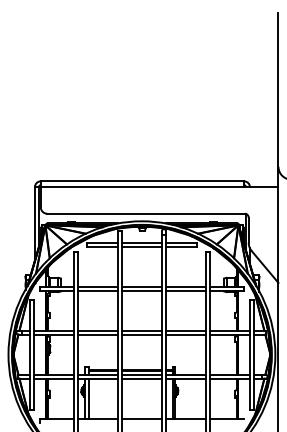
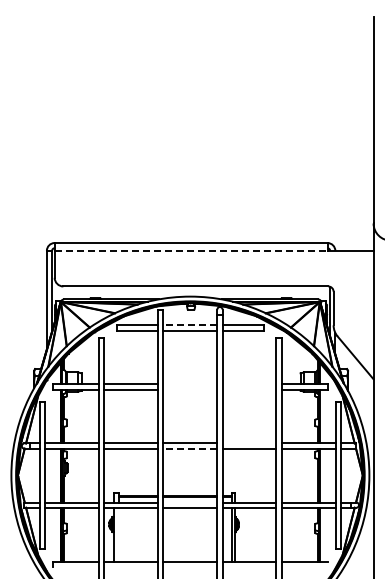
line: (142, 186) -> (191, 250), solid -> dashed
line: (142, 242) -> (190, 325), solid -> dashed
line: (142, 286) -> (190, 384), removed
line: (185, 286) -> (249, 384), removed
line: (142, 290) -> (190, 389), removed
line: (185, 290) -> (249, 389), removed
line: (185, 330) -> (249, 443), removed
line: (142, 334) -> (190, 448), solid -> dashed
line: (142, 374) -> (190, 502), removed
line: (88, 398) -> (118, 534), removed

